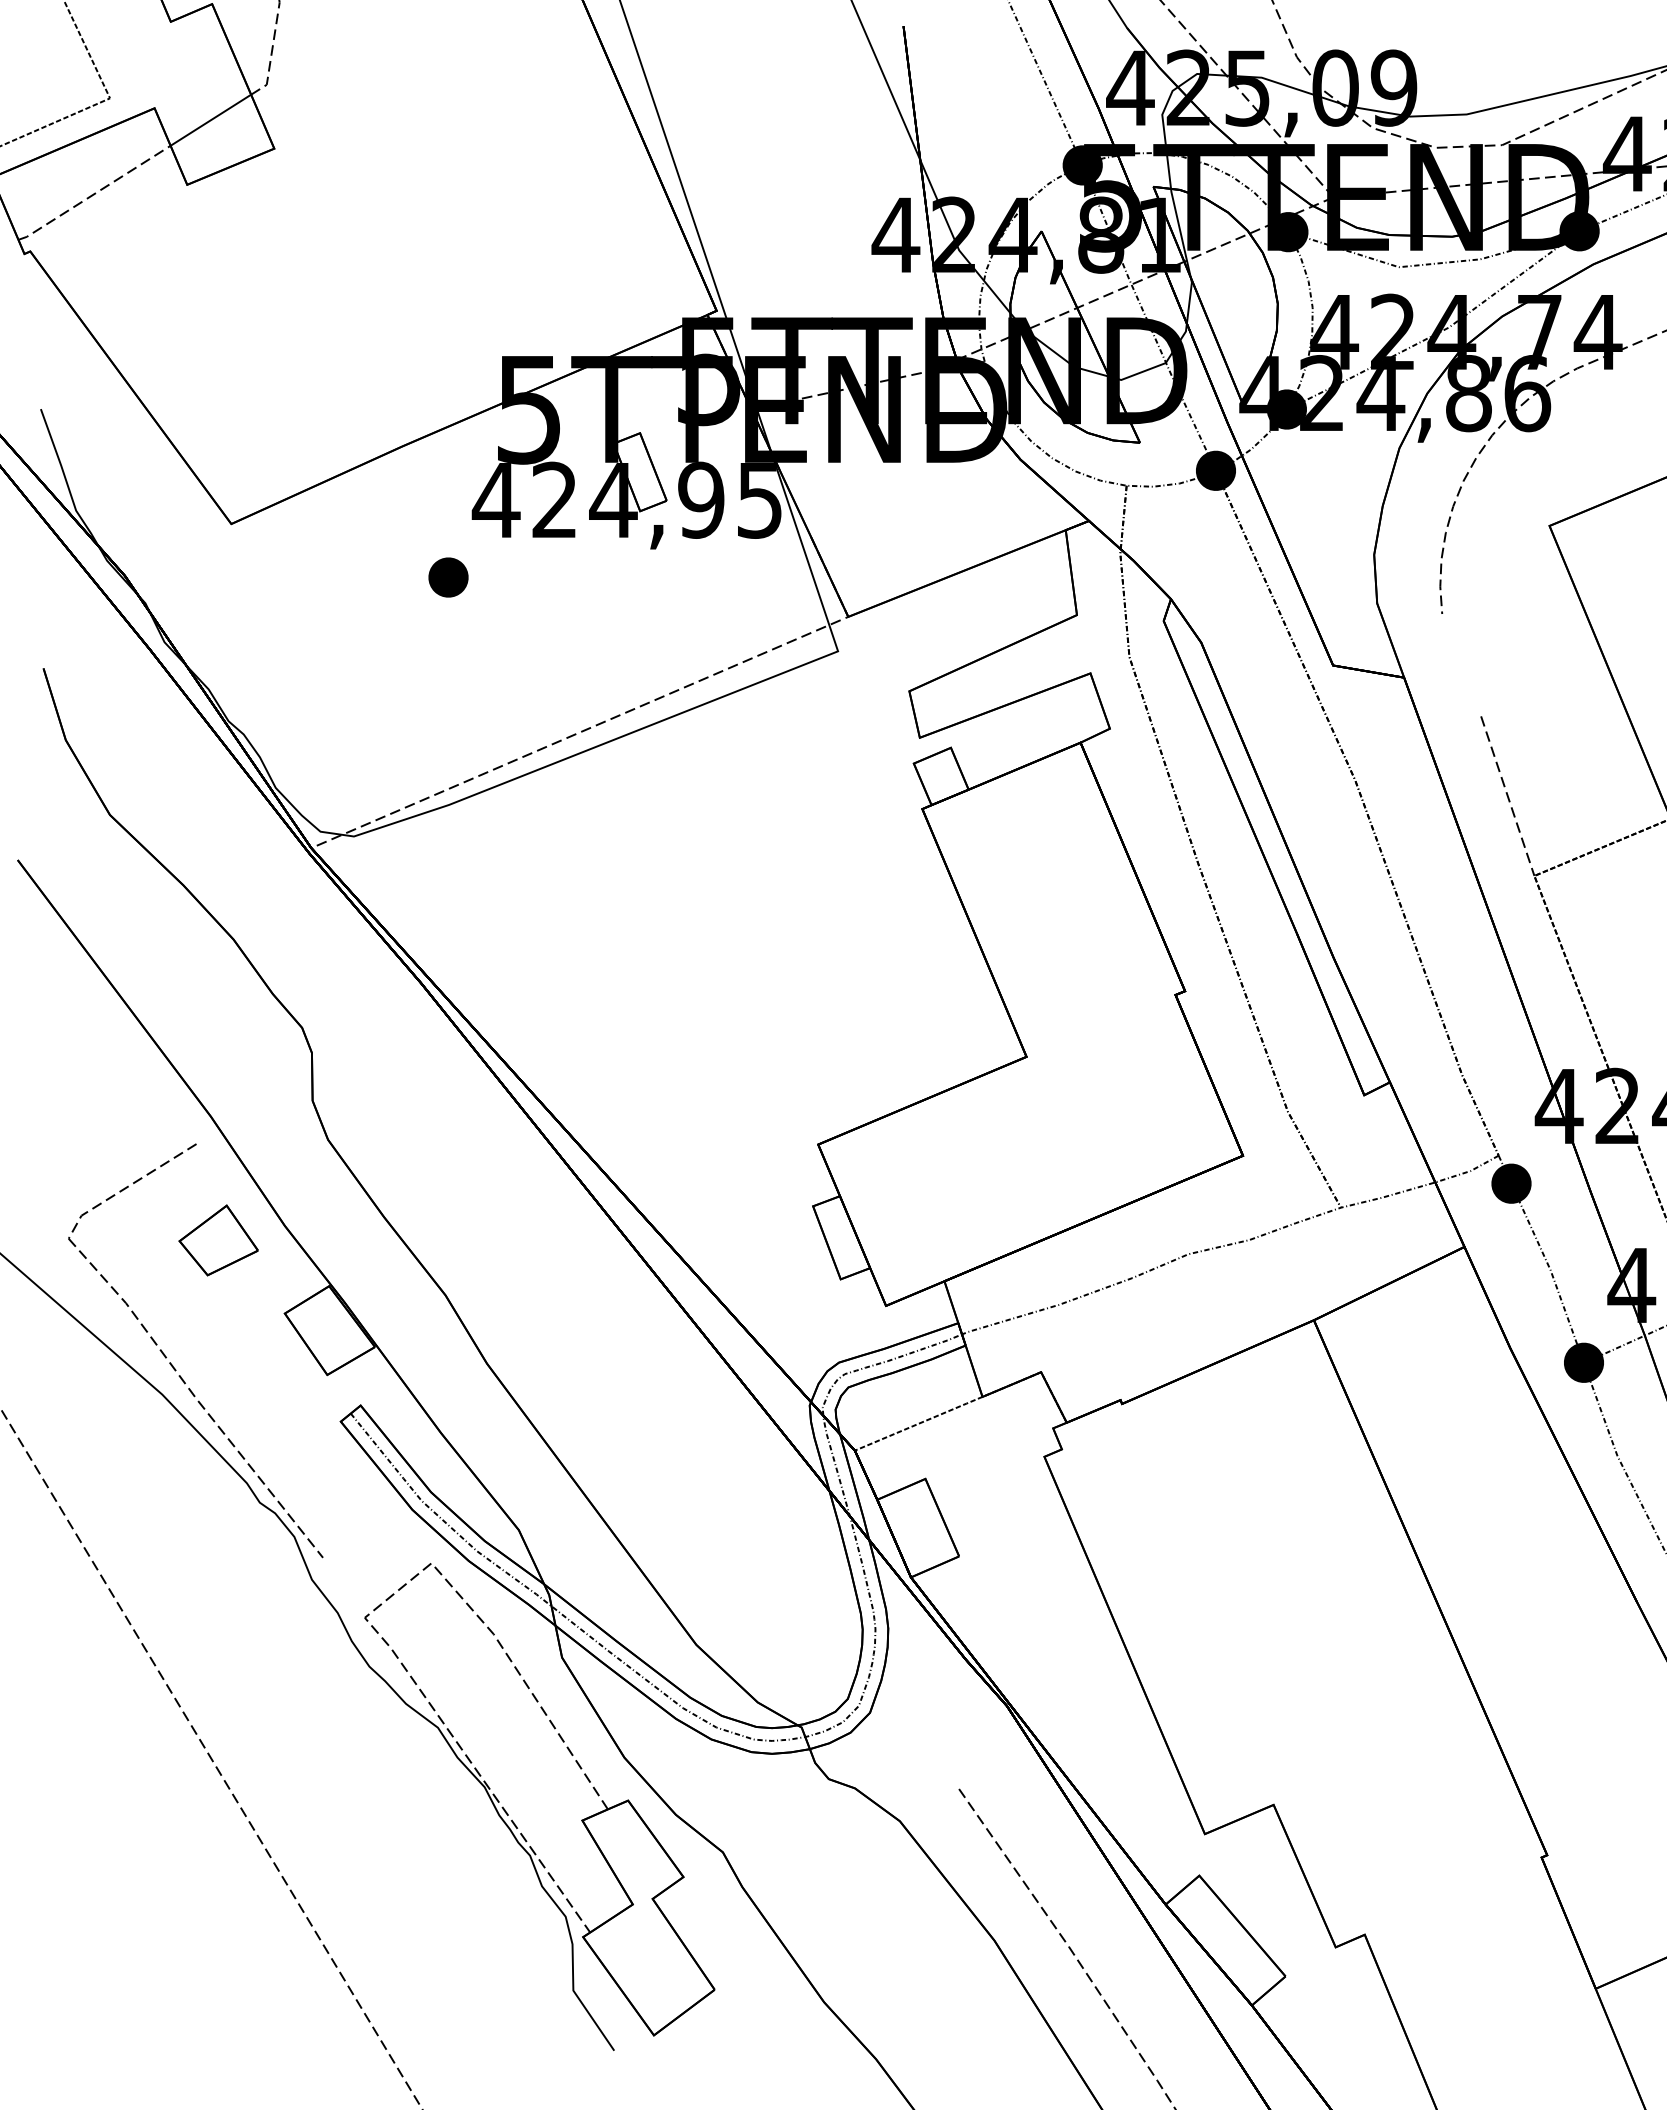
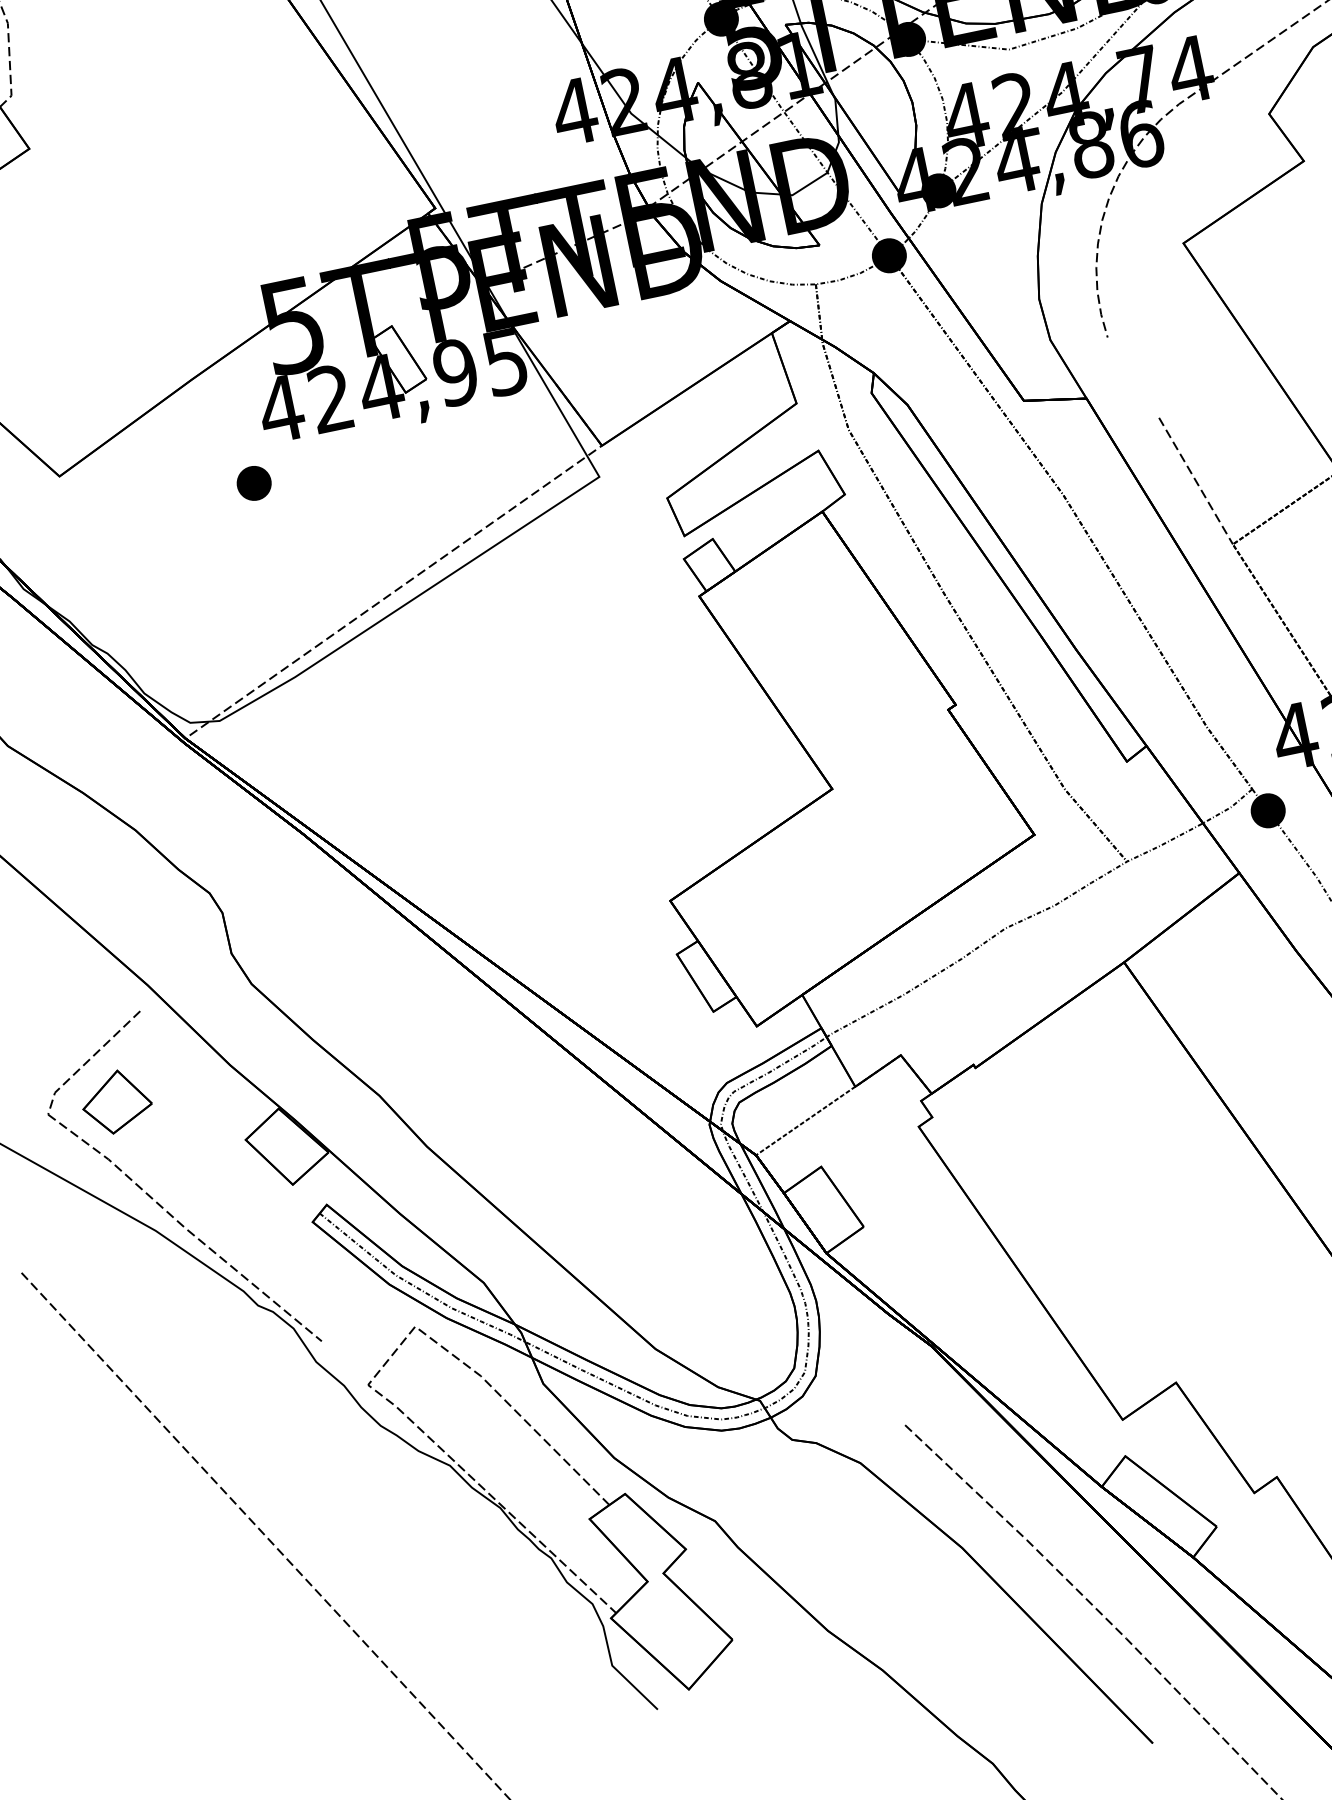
part: (218, 1240) -> (116, 1101), moved

